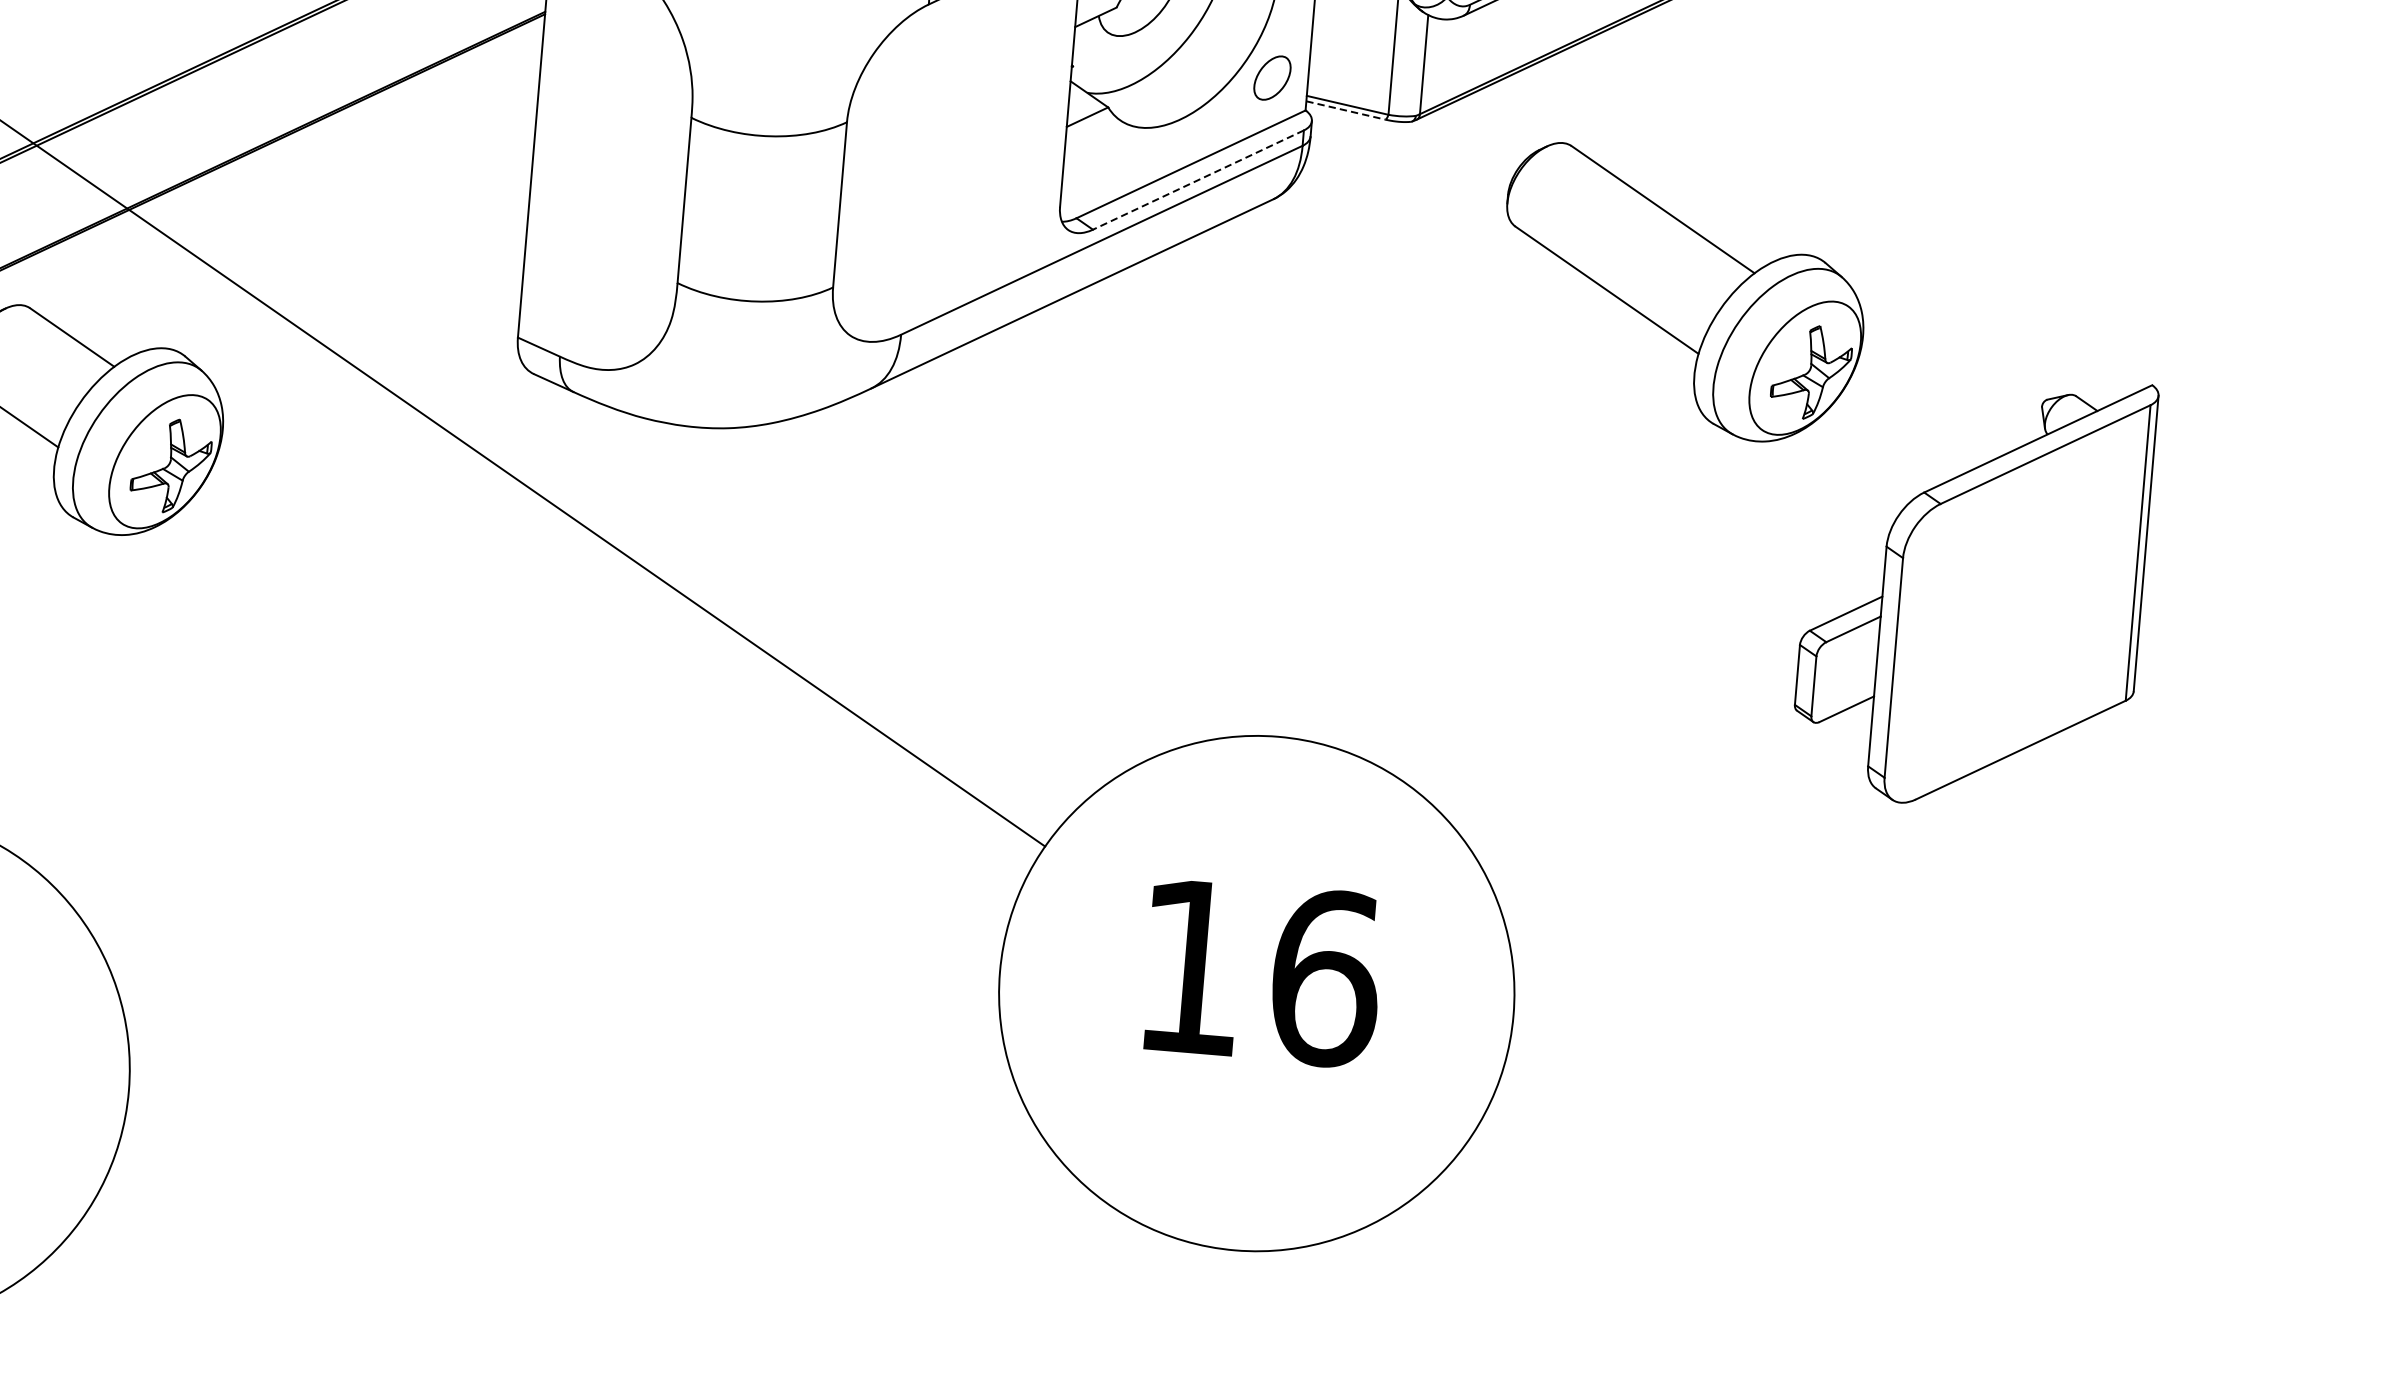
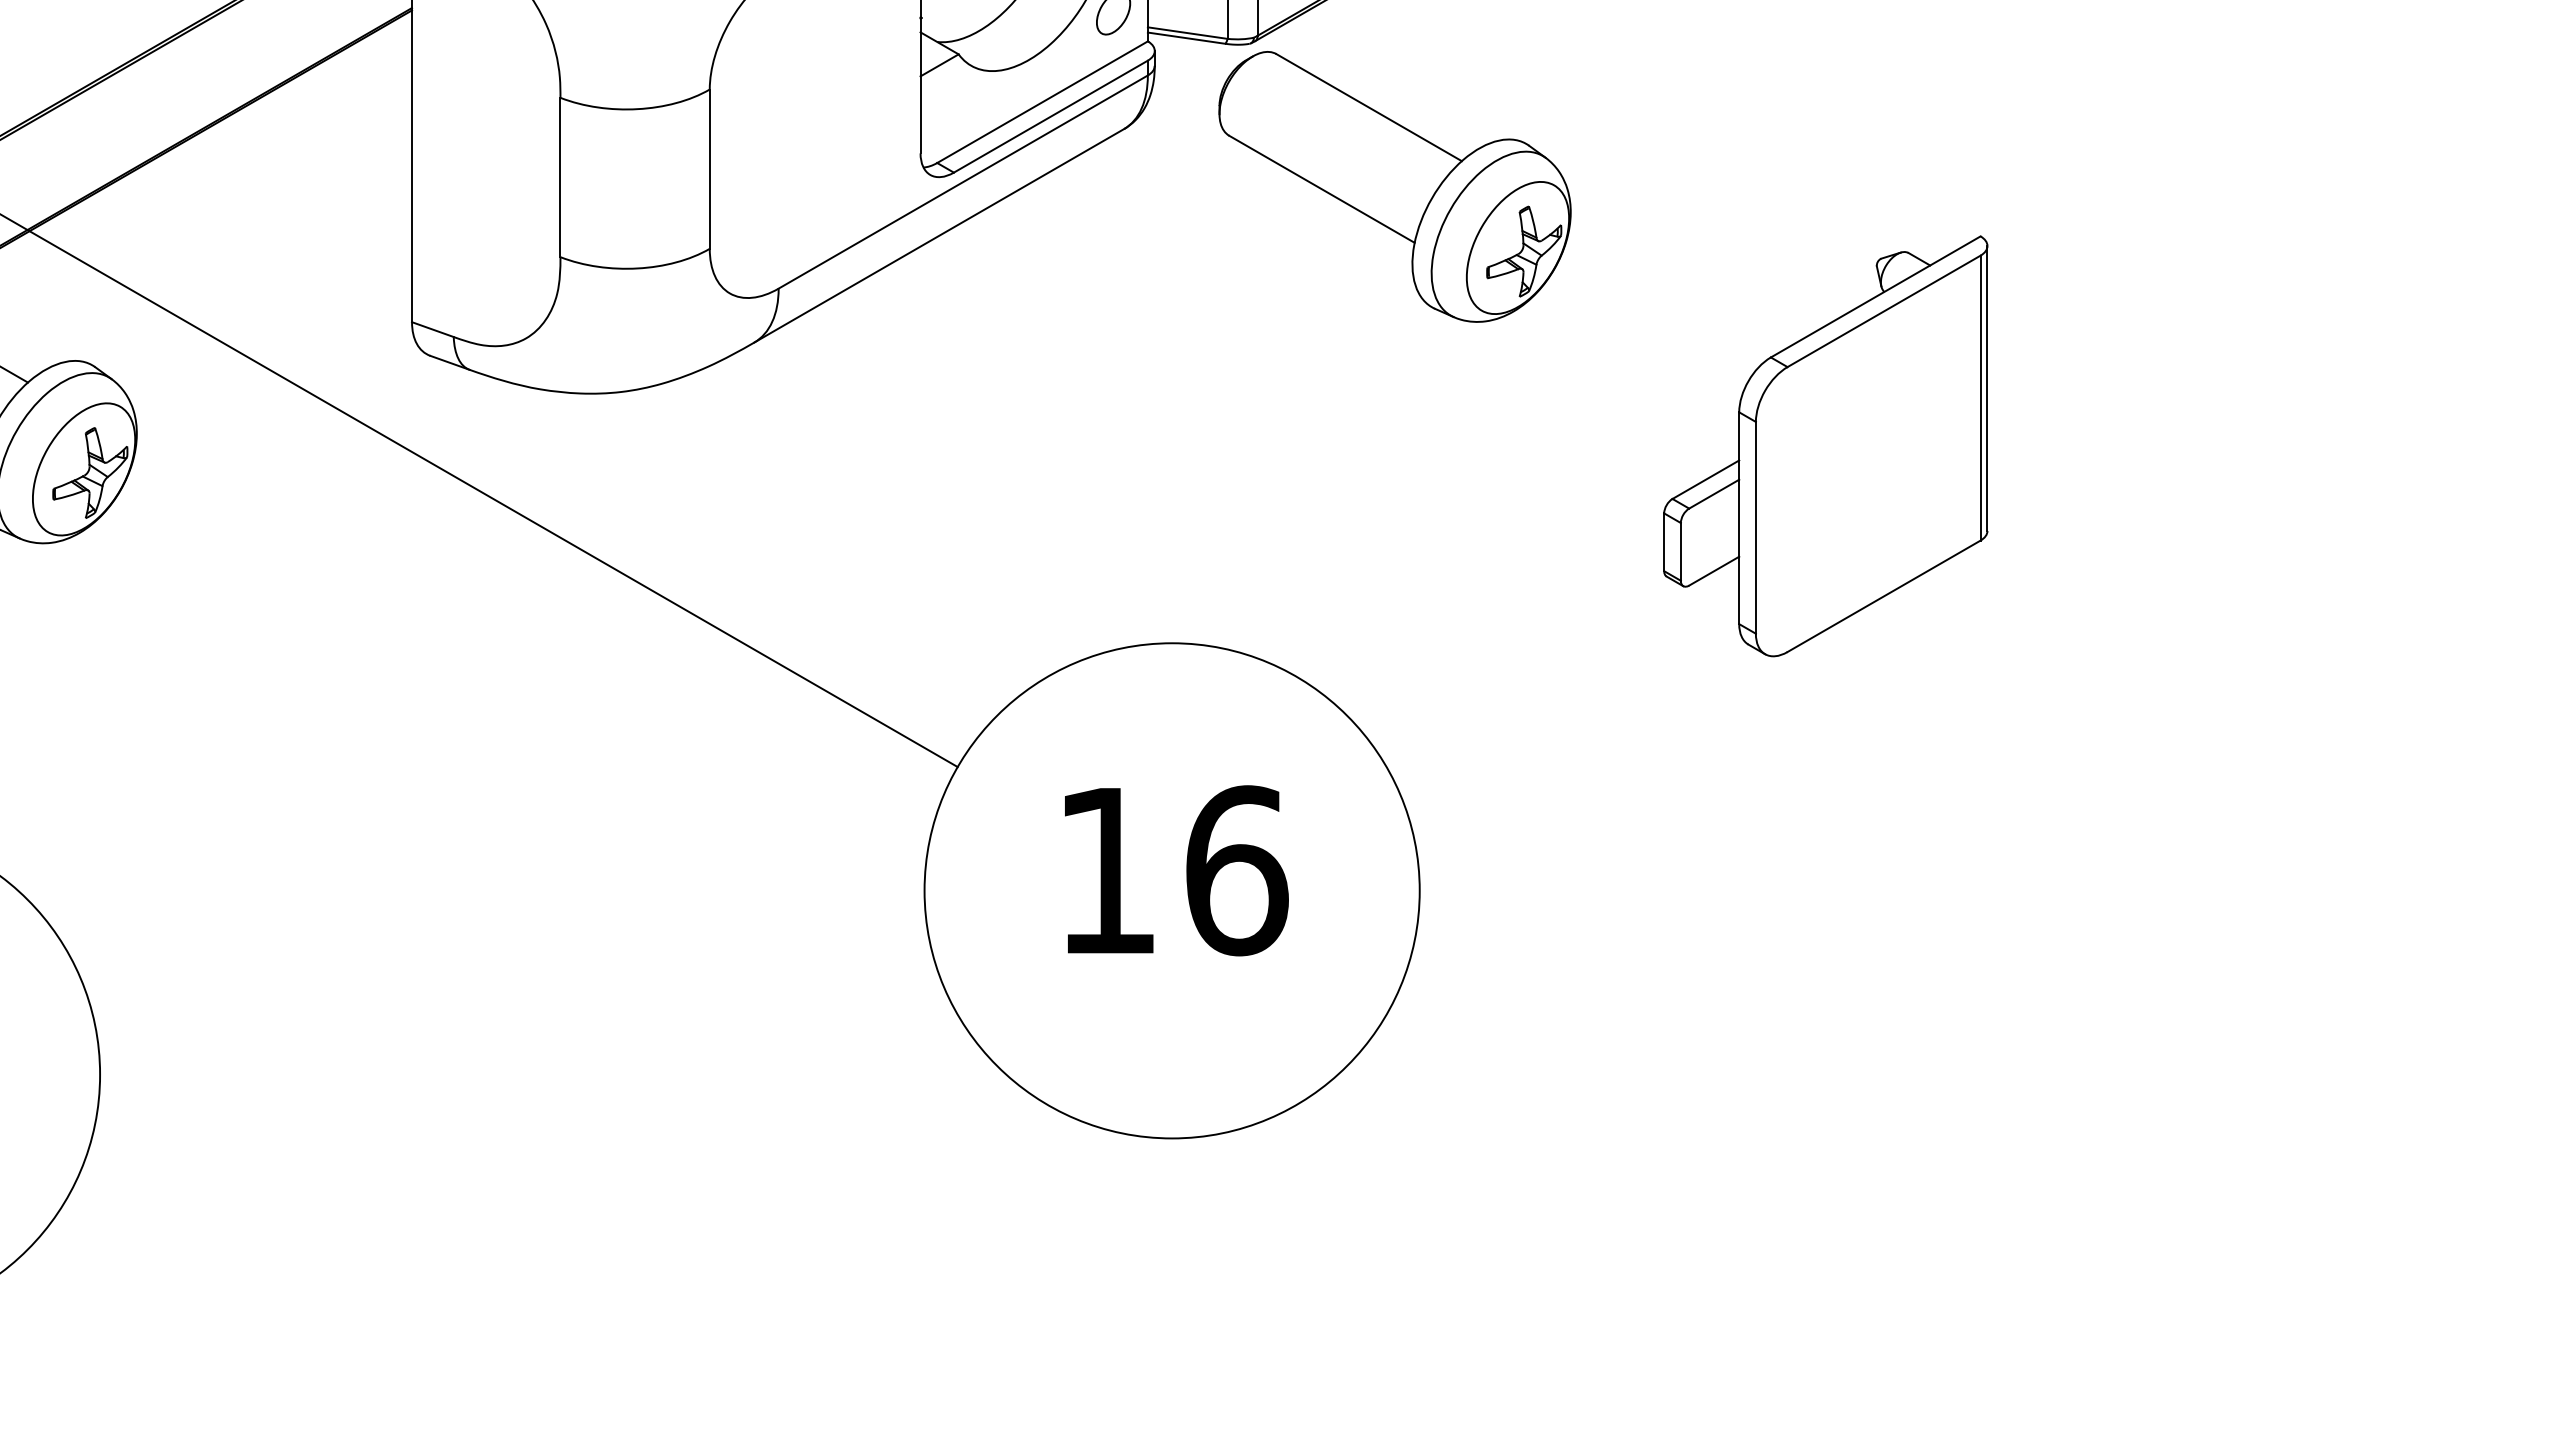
line: (1345, 110) -> (1186, 38), dashed -> solid
line: (1198, 179) -> (1050, 116), dashed -> solid
part: (1682, 293) -> (1394, 186), moved

